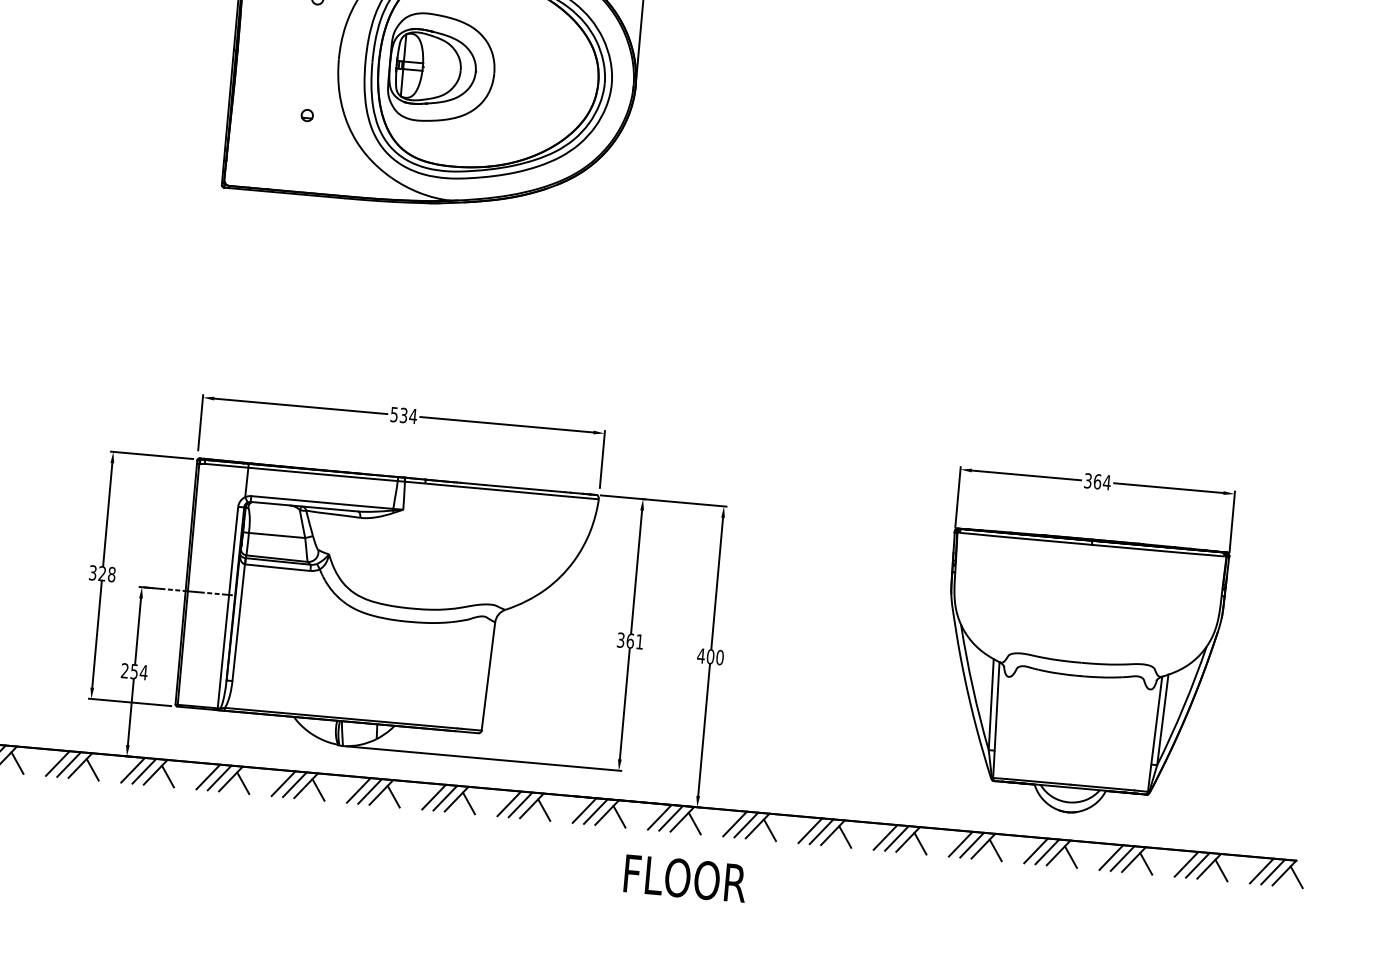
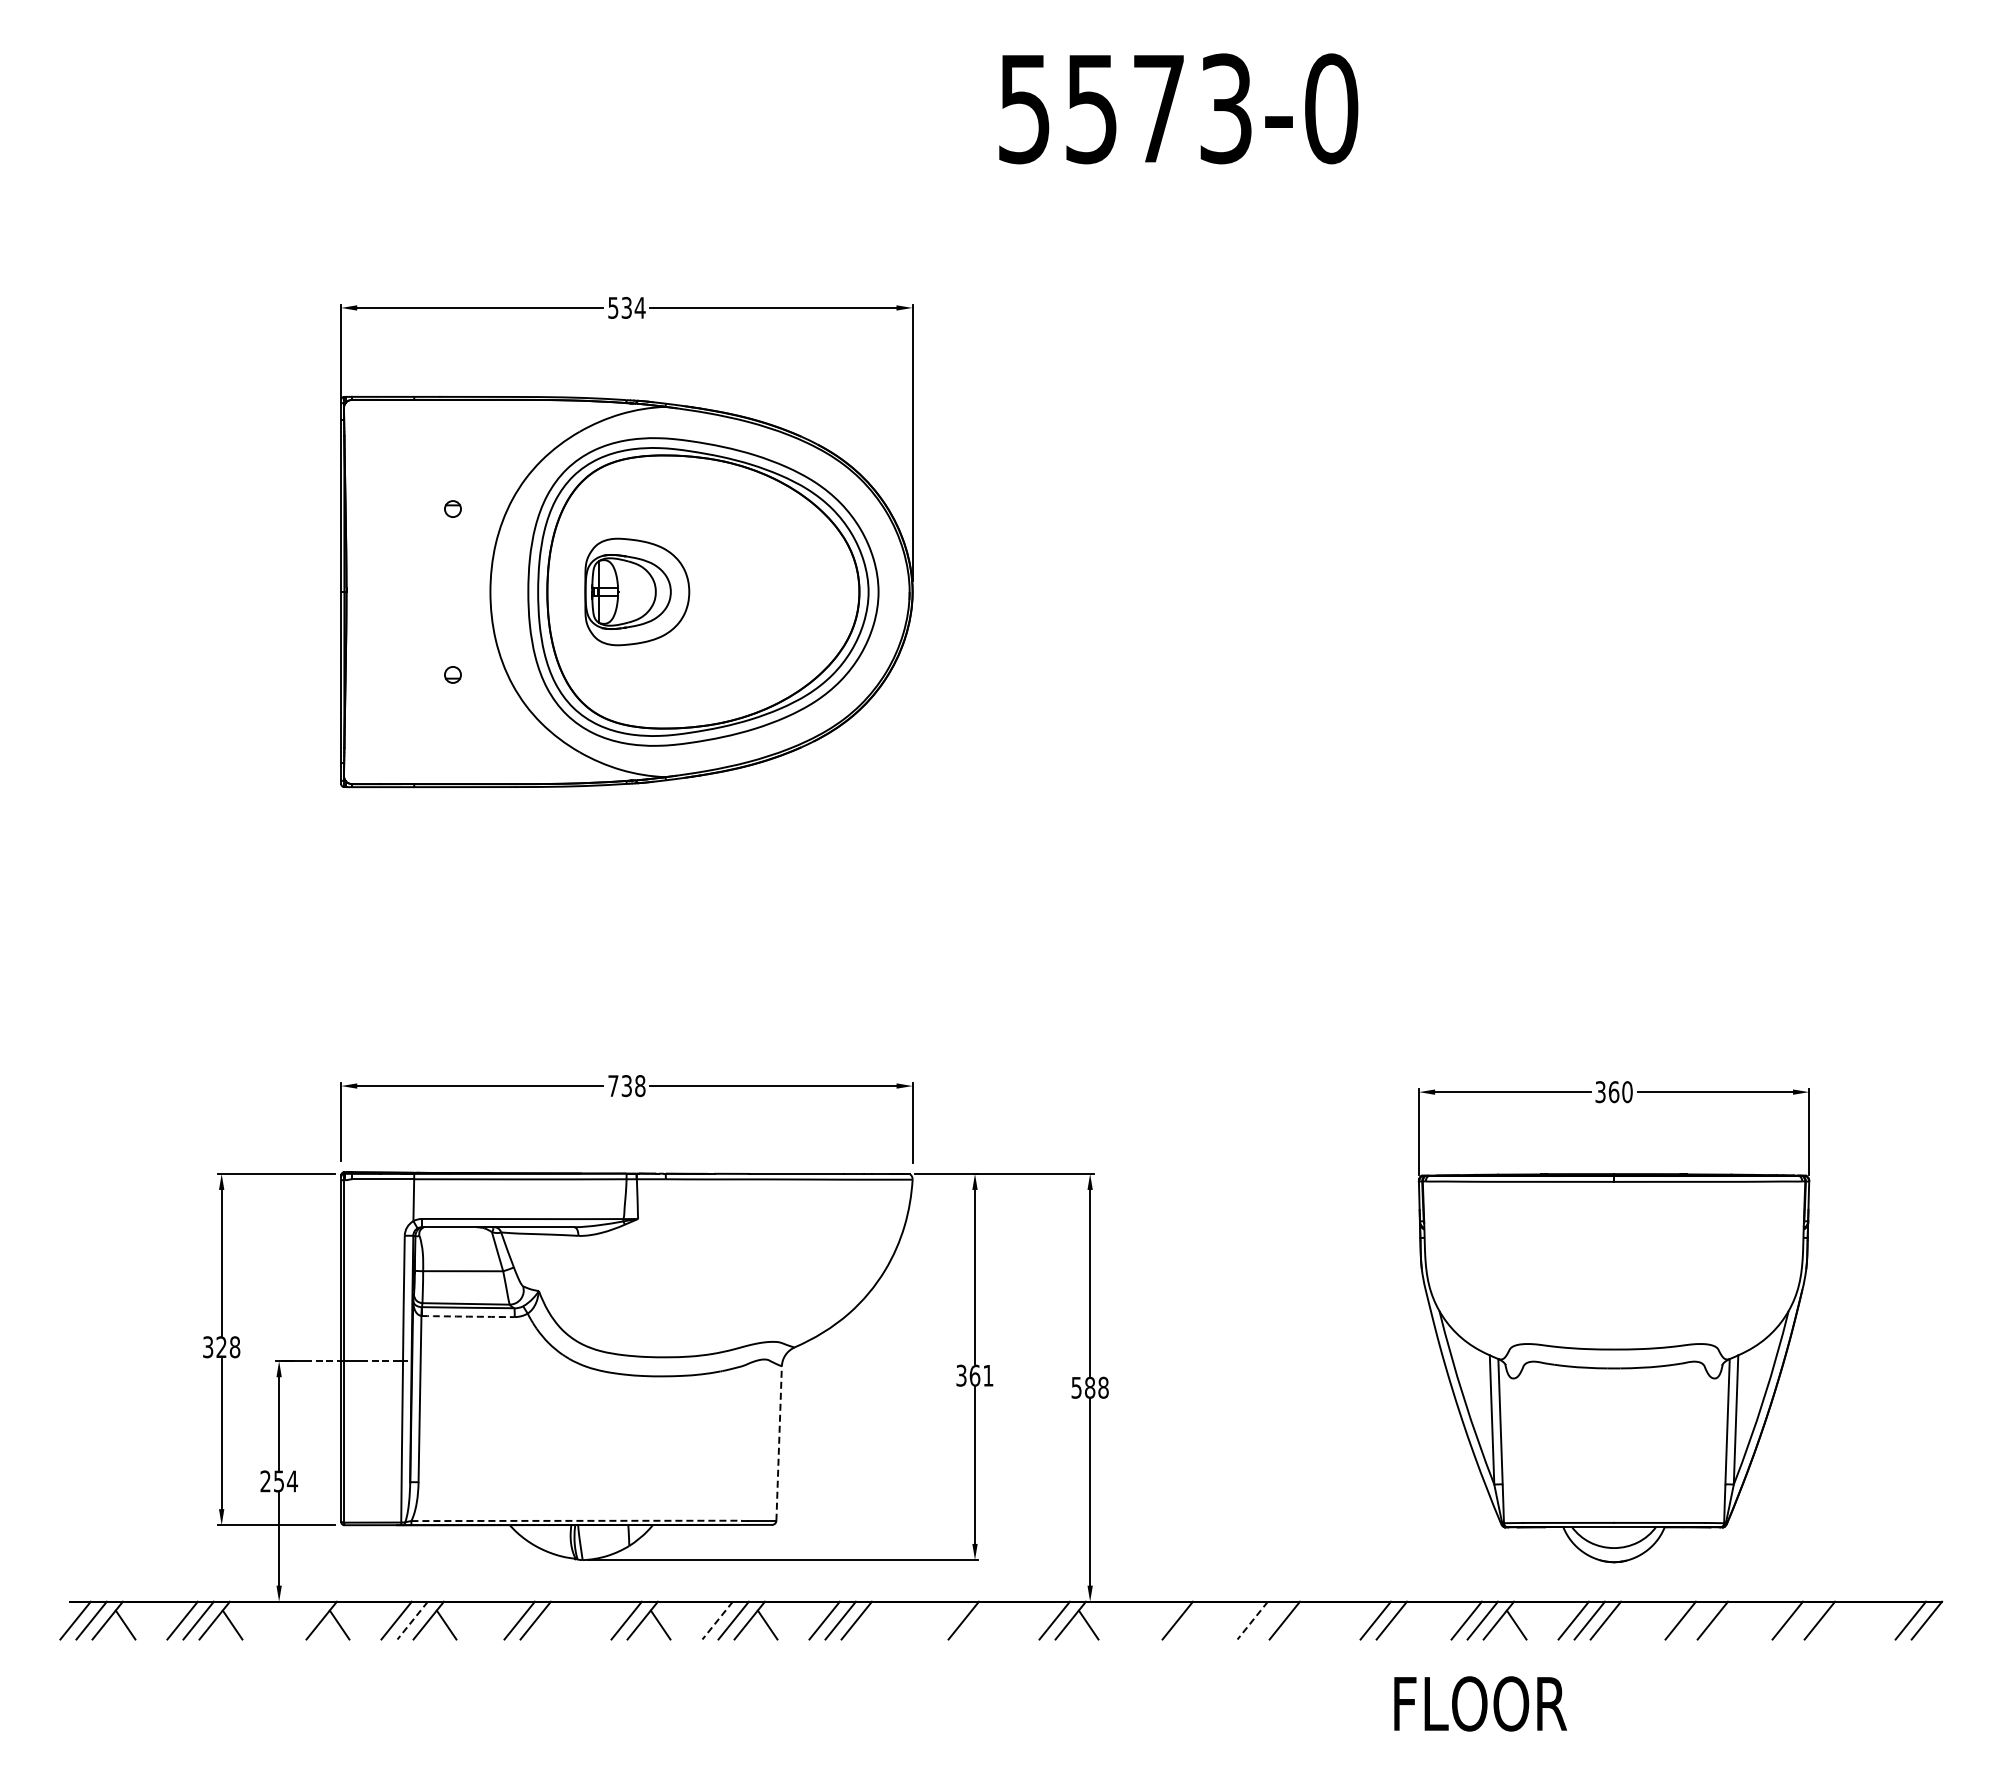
part: (442, 68) -> (637, 591), size x0.7
text: (403, 415) -> (626, 1086), 534 -> 738
text: (1106, 482) -> (1626, 1092), 364 -> 360
arc: (277, 567) -> (468, 1316), solid -> dashed
text: (710, 656) -> (1089, 1387), 400 -> 588
line: (488, 676) -> (779, 1443), solid -> dashed
line: (341, 717) -> (577, 1520), solid -> dashed
line: (133, 770) -> (289, 1620), removed
line: (144, 771) -> (305, 1620), removed
line: (219, 778) -> (412, 1621), solid -> dashed
line: (283, 783) -> (503, 1620), removed
line: (318, 789) -> (553, 1624), removed
line: (358, 790) -> (610, 1620), removed
line: (433, 797) -> (717, 1621), solid -> dashed
line: (544, 809) -> (874, 1624), removed
line: (584, 810) -> (931, 1620), removed
line: (595, 811) -> (947, 1620), removed
line: (619, 816) -> (981, 1624), removed
line: (659, 817) -> (1038, 1620), removed
line: (734, 823) -> (1145, 1620), removed
line: (746, 824) -> (1161, 1620), removed
line: (769, 829) -> (1195, 1624), removed
line: (810, 831) -> (1252, 1621), solid -> dashed
line: (821, 831) -> (1268, 1620), removed
line: (845, 836) -> (1302, 1624), removed
line: (885, 837) -> (1359, 1620), removed
line: (920, 843) -> (1409, 1624), removed
line: (1070, 856) -> (1623, 1624), removed
line: (1122, 858) -> (1696, 1620), removed
line: (1146, 863) -> (1730, 1624), removed
line: (1197, 865) -> (1803, 1620), removed
line: (1221, 870) -> (1837, 1624), removed
line: (1261, 870) -> (1894, 1620), removed
line: (1296, 876) -> (1944, 1624), removed
text: (685, 878) -> (1480, 1703), moved

